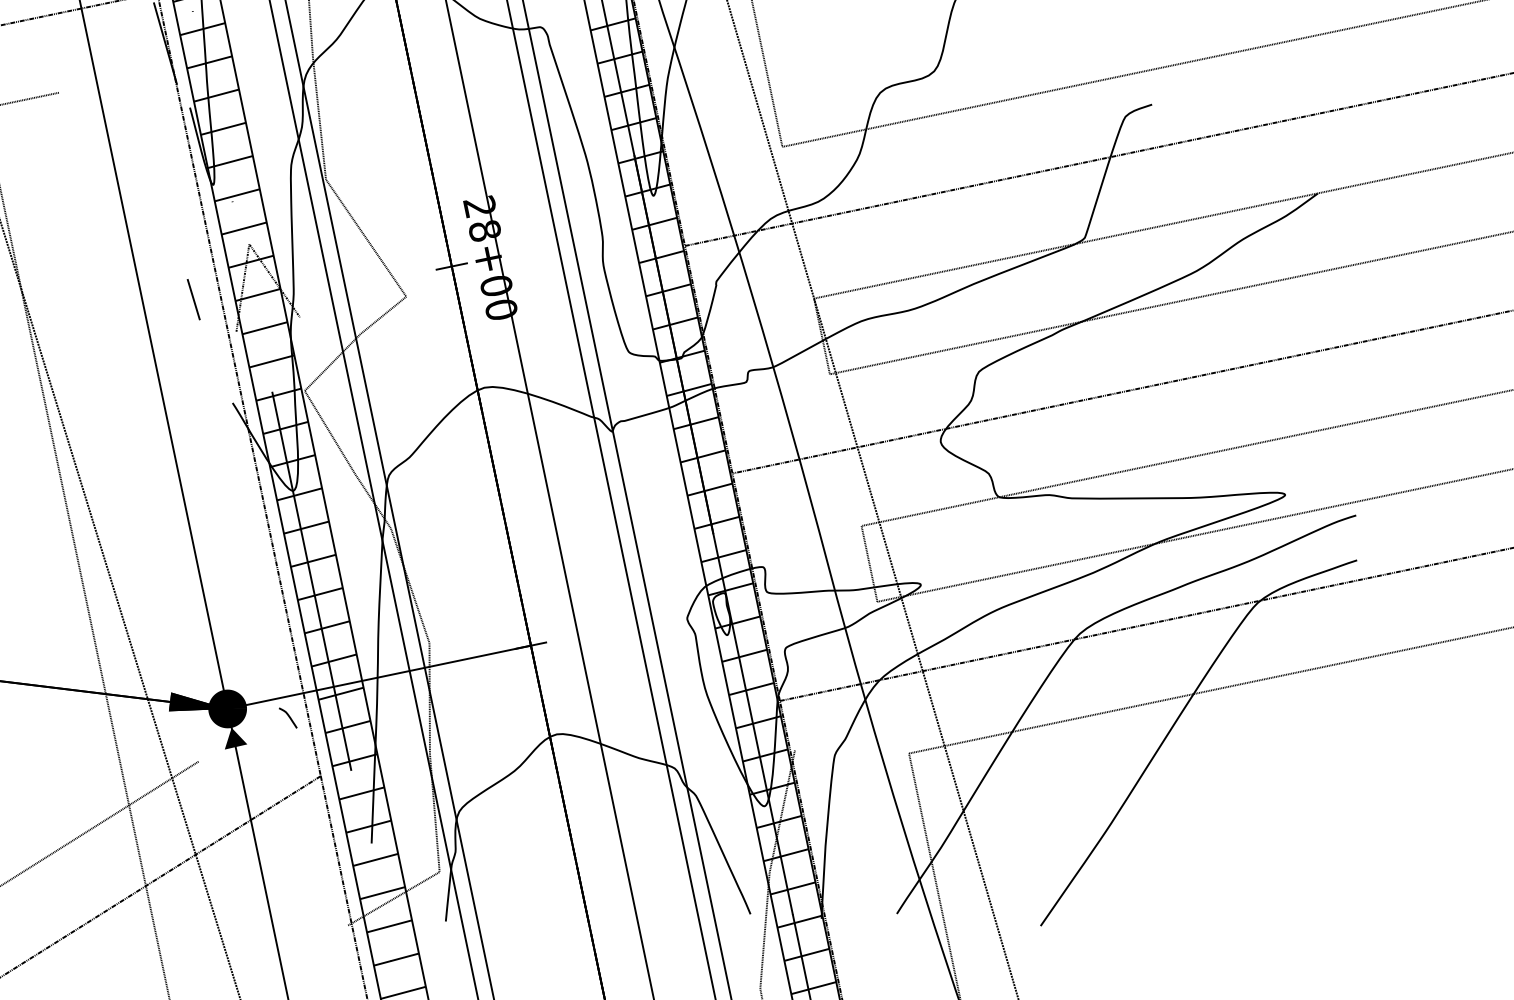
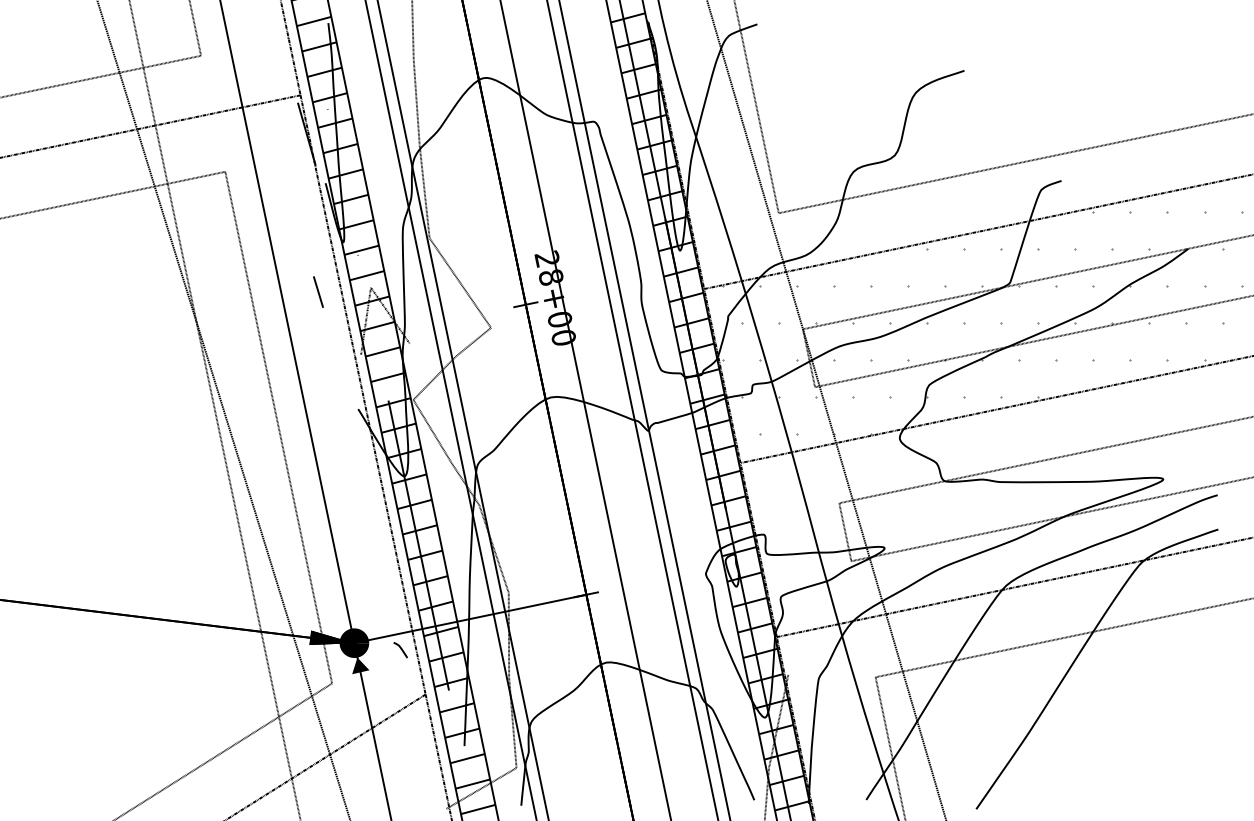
hatch: (1048, 291) -> (982, 323), added
line: (193, 298) -> (318, 291), moved
line: (128, 427) -> (278, 427), added

